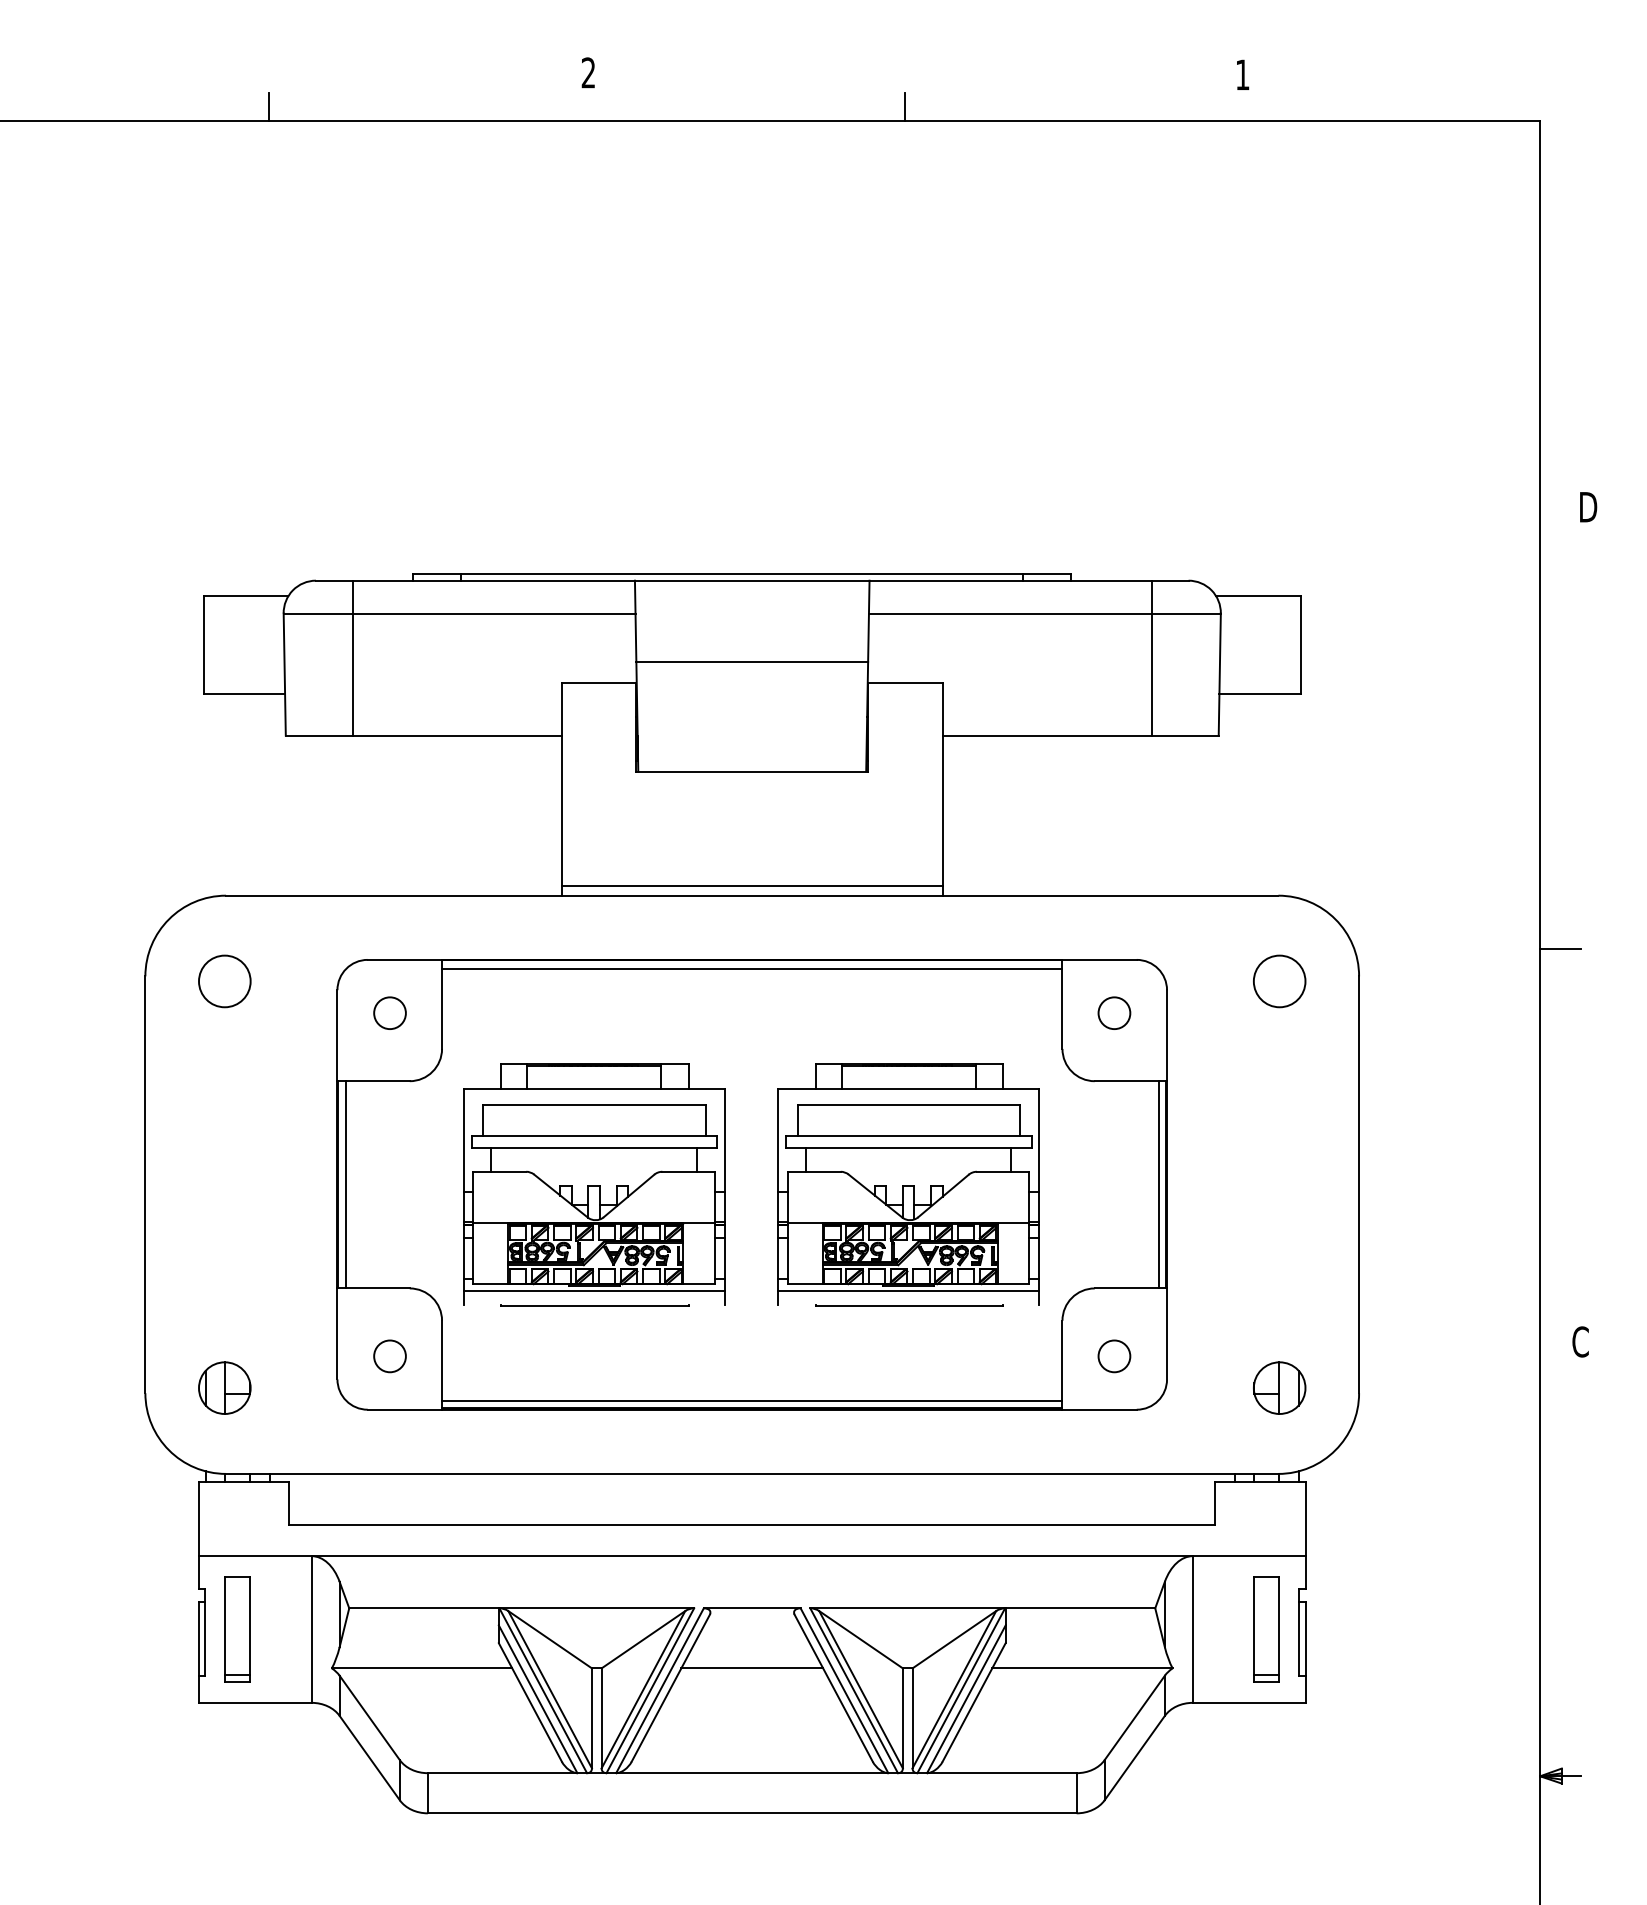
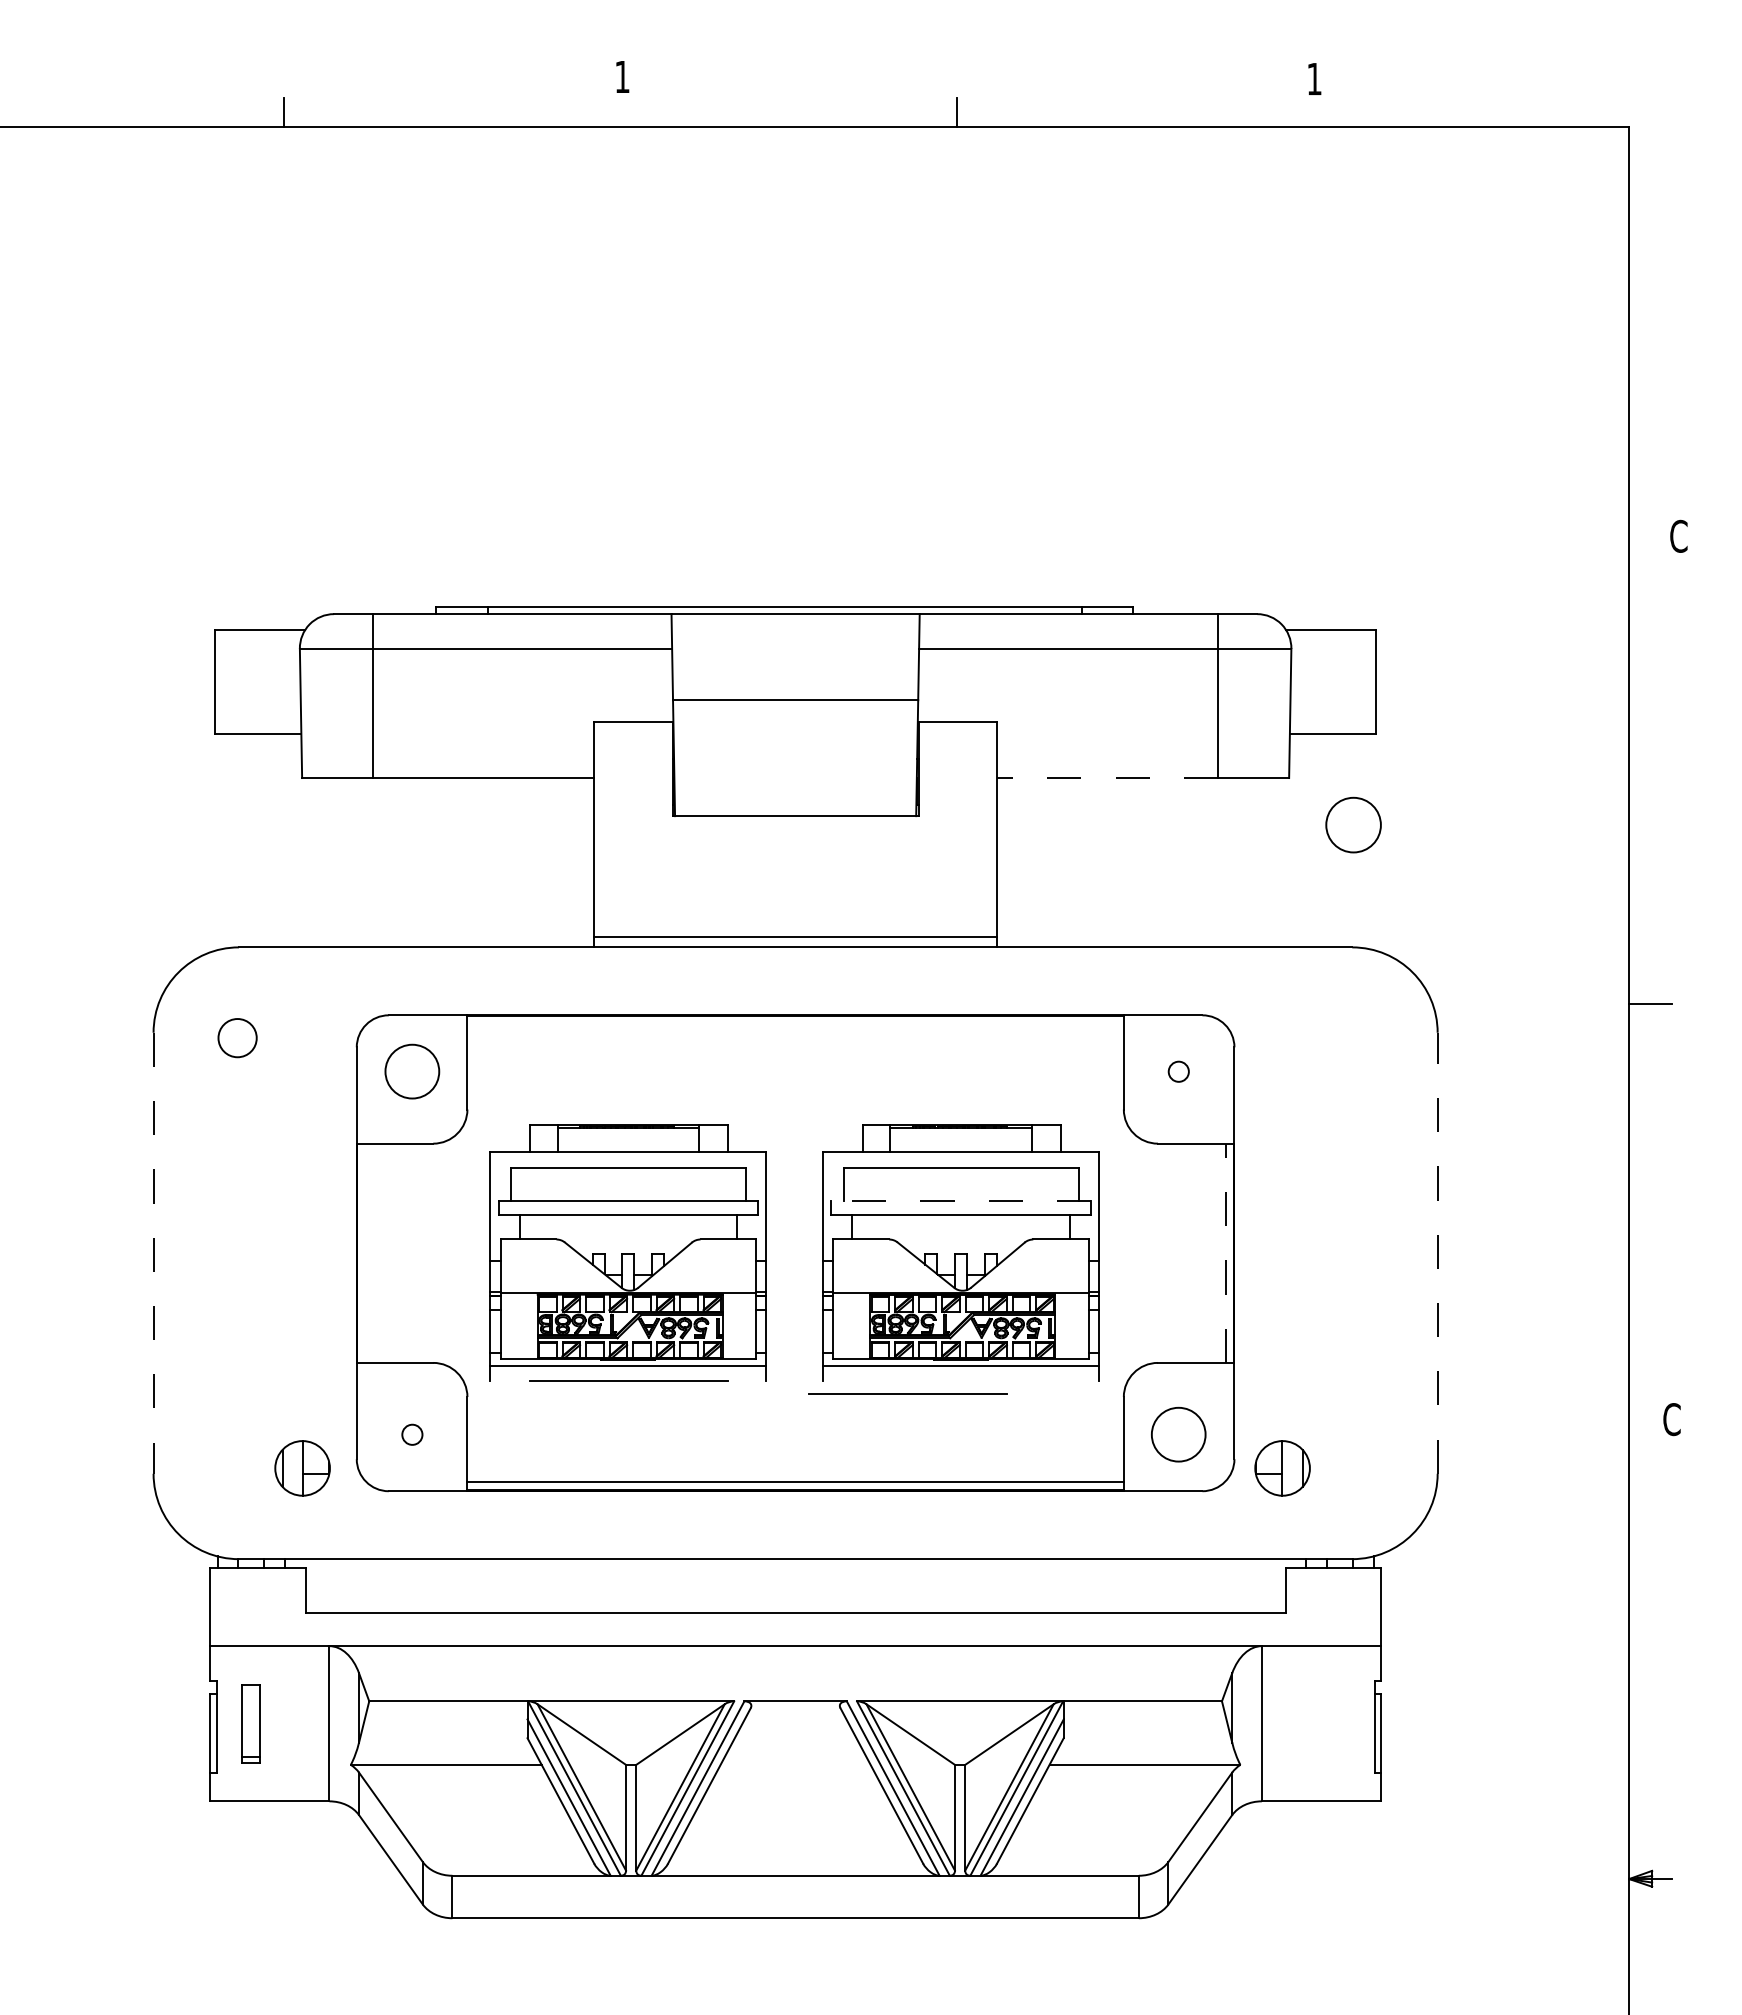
text: (588, 72) -> (622, 76), 2 -> 1
text: (1587, 506) -> (1679, 535), D -> C
line: (1047, 736) -> (1107, 778), solid -> dashed
line: (752, 968) -> (795, 1024), removed
circle: (224, 980) -> (237, 1037), size x0.7
circle: (1279, 980) -> (1353, 824), moved
circle: (390, 1012) -> (412, 1071), size x1.6
circle: (1114, 1012) -> (1178, 1071), size x0.6
line: (909, 1135) -> (961, 1201), solid -> dashed
line: (345, 1184) -> (365, 1252), removed
line: (145, 1185) -> (153, 1253), solid -> dashed
line: (1158, 1185) -> (1225, 1253), solid -> dashed
line: (1358, 1185) -> (1437, 1253), solid -> dashed
line: (909, 1305) -> (907, 1393), moved
circle: (390, 1356) -> (412, 1434), size x0.6
circle: (1114, 1356) -> (1178, 1434), size x1.6
part: (224, 1388) -> (302, 1468), moved
part: (1279, 1388) -> (1282, 1468), moved
part: (237, 1629) -> (250, 1723), size x0.7
part: (1266, 1629) -> (1339, 1723), removed
line: (752, 1668) -> (795, 1764), removed

